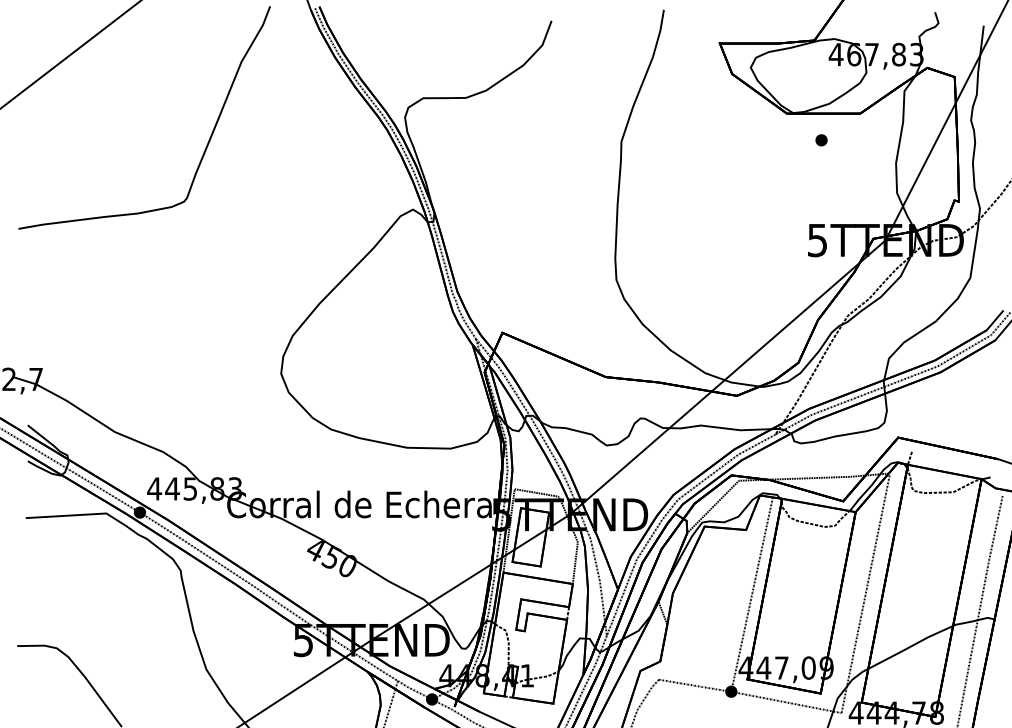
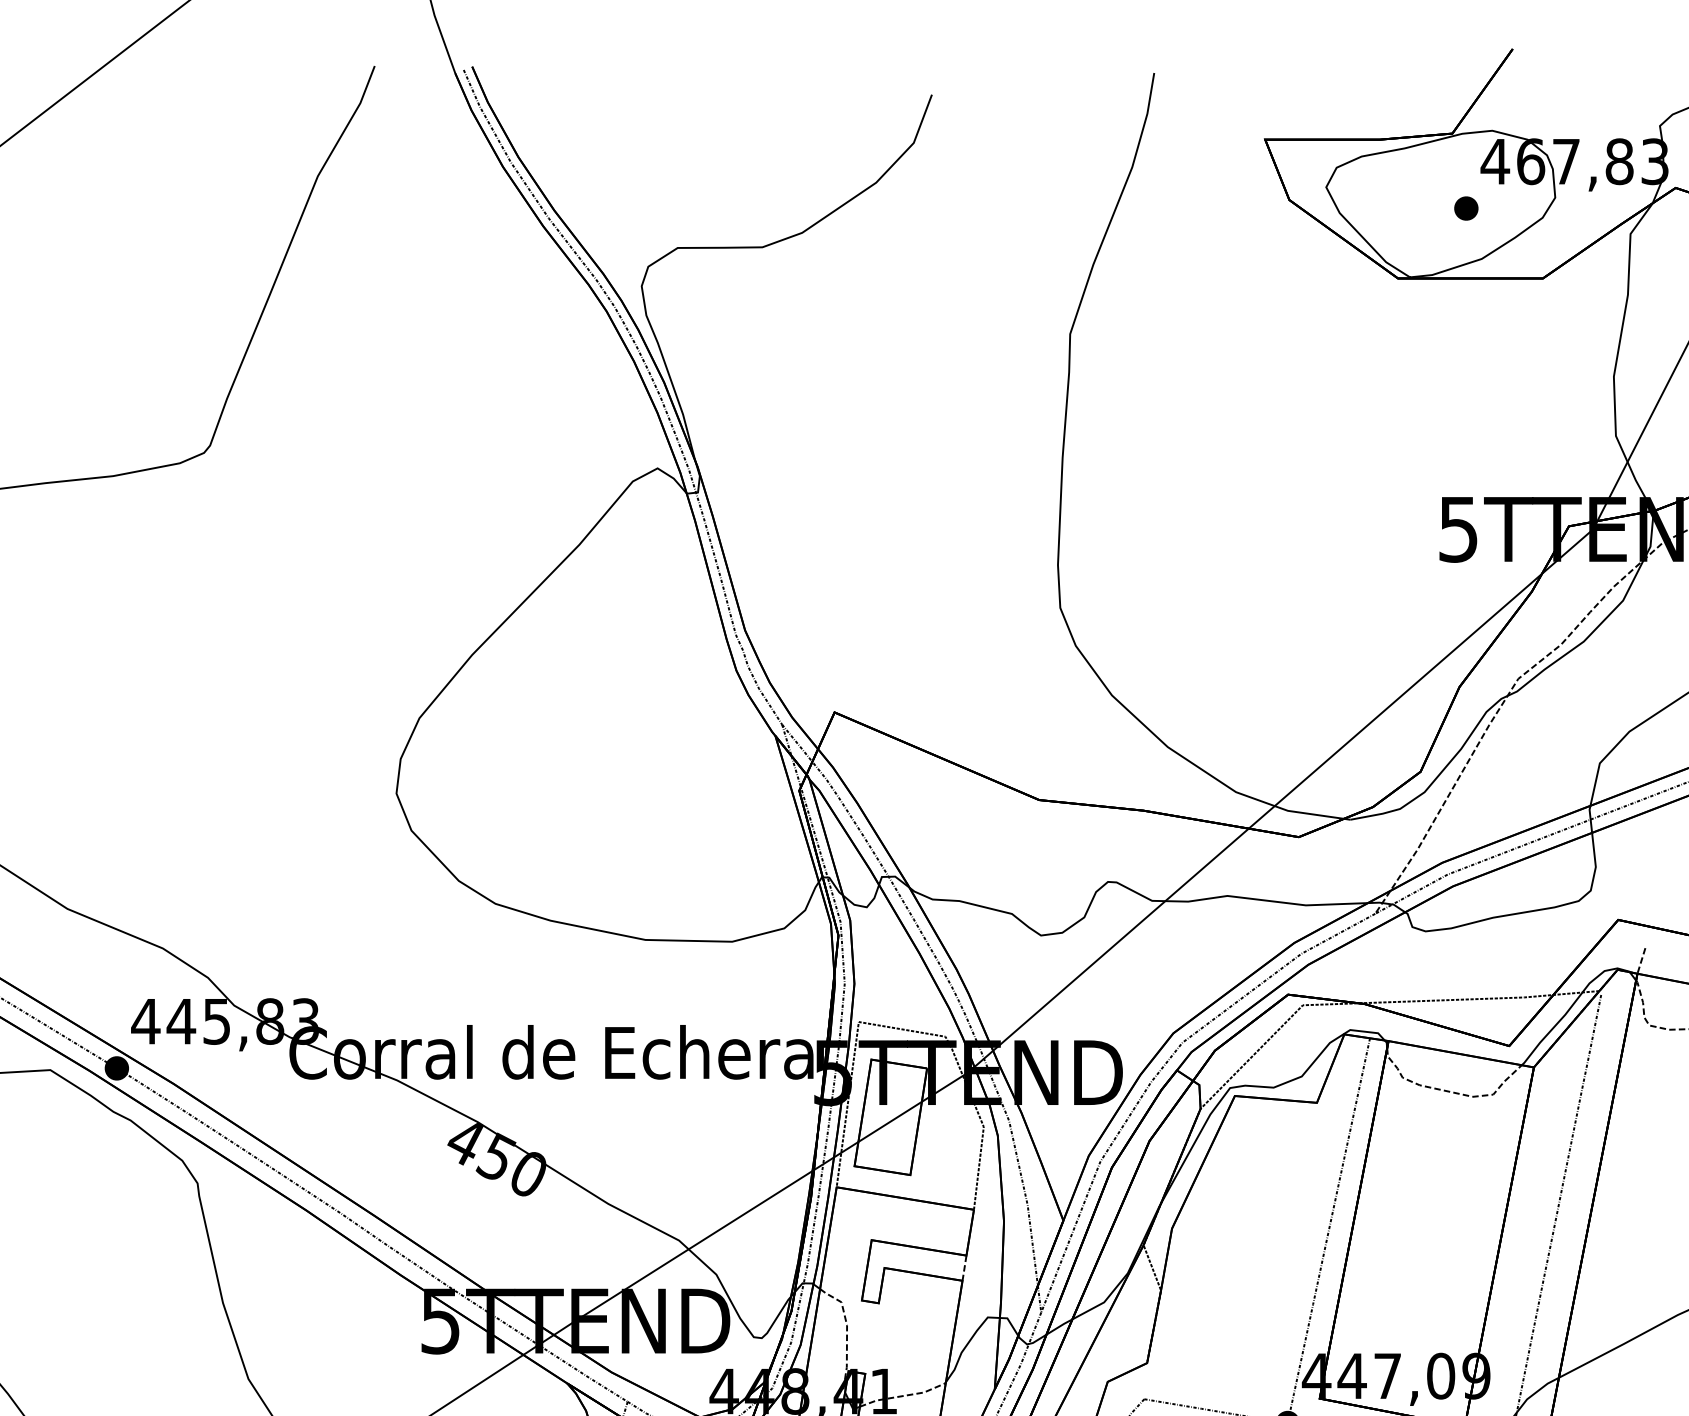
part: (821, 140) -> (1466, 208), moved

